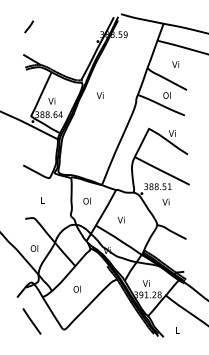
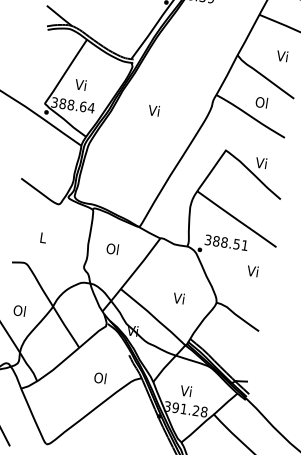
text: (99, 95) -> (152, 110), moved
text: (165, 201) -> (252, 270), moved
text: (120, 219) -> (177, 297), moved
text: (76, 288) -> (99, 376), moved

